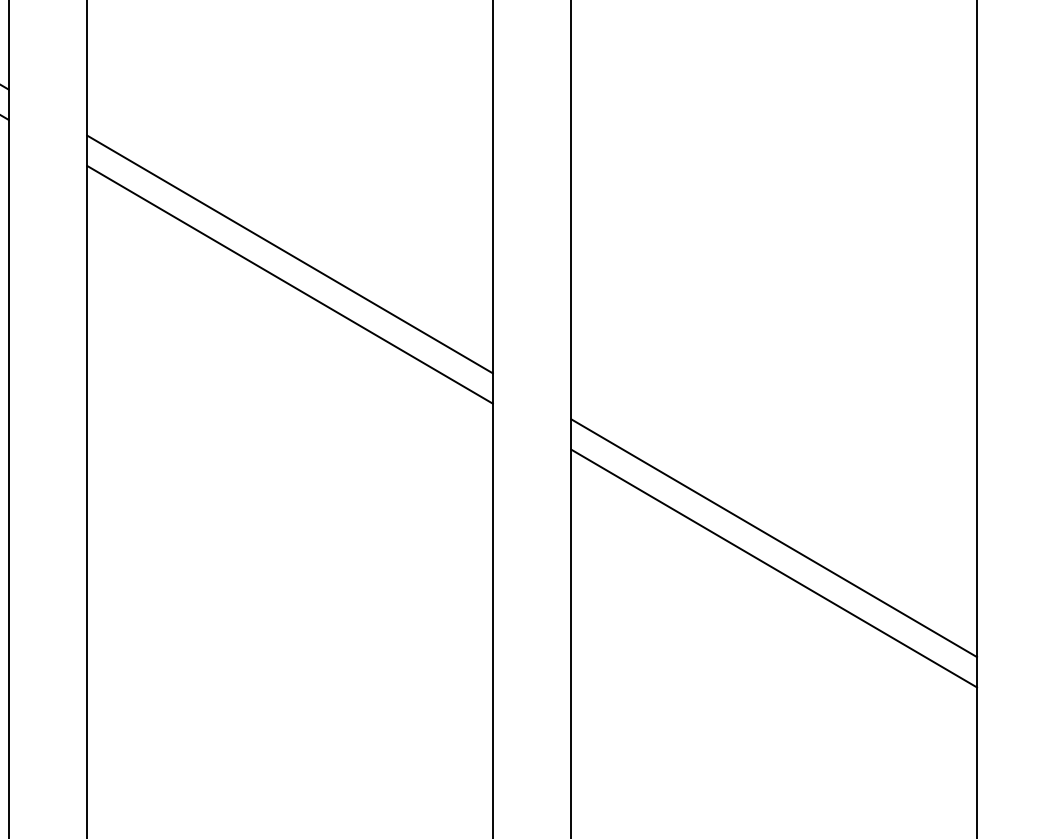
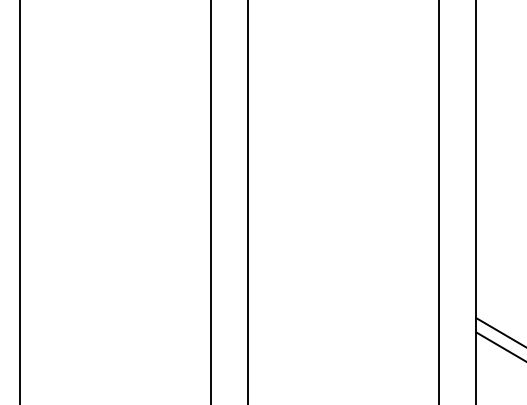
line: (289, 254) -> (115, 106), removed
line: (289, 283) -> (115, 120), removed
line: (773, 538) -> (343, 240), removed
line: (773, 568) -> (343, 254), removed

